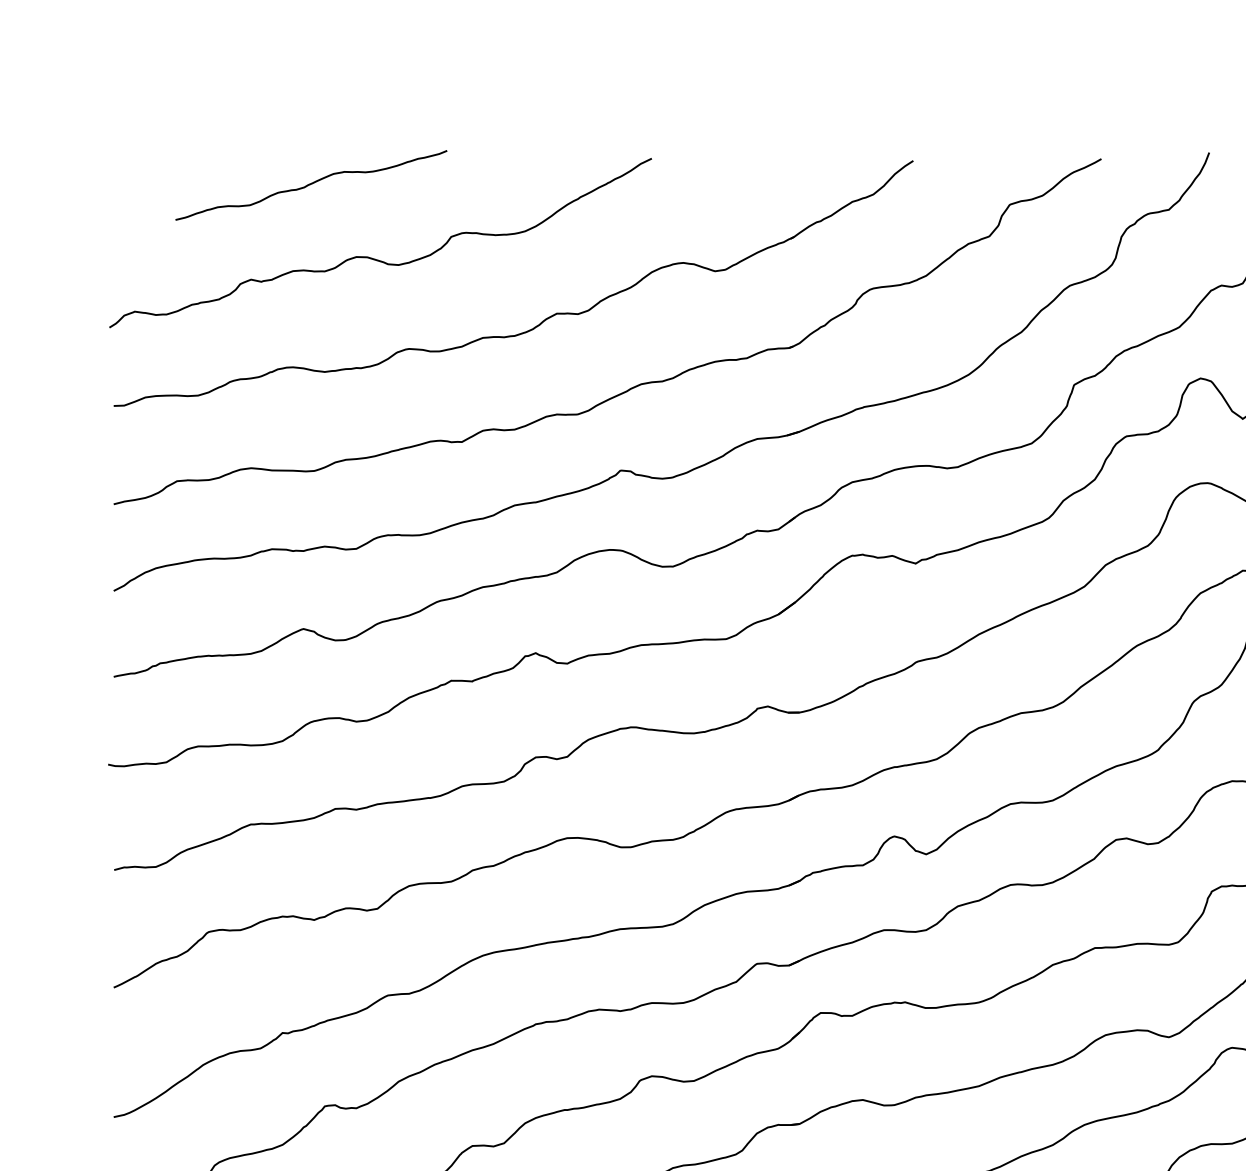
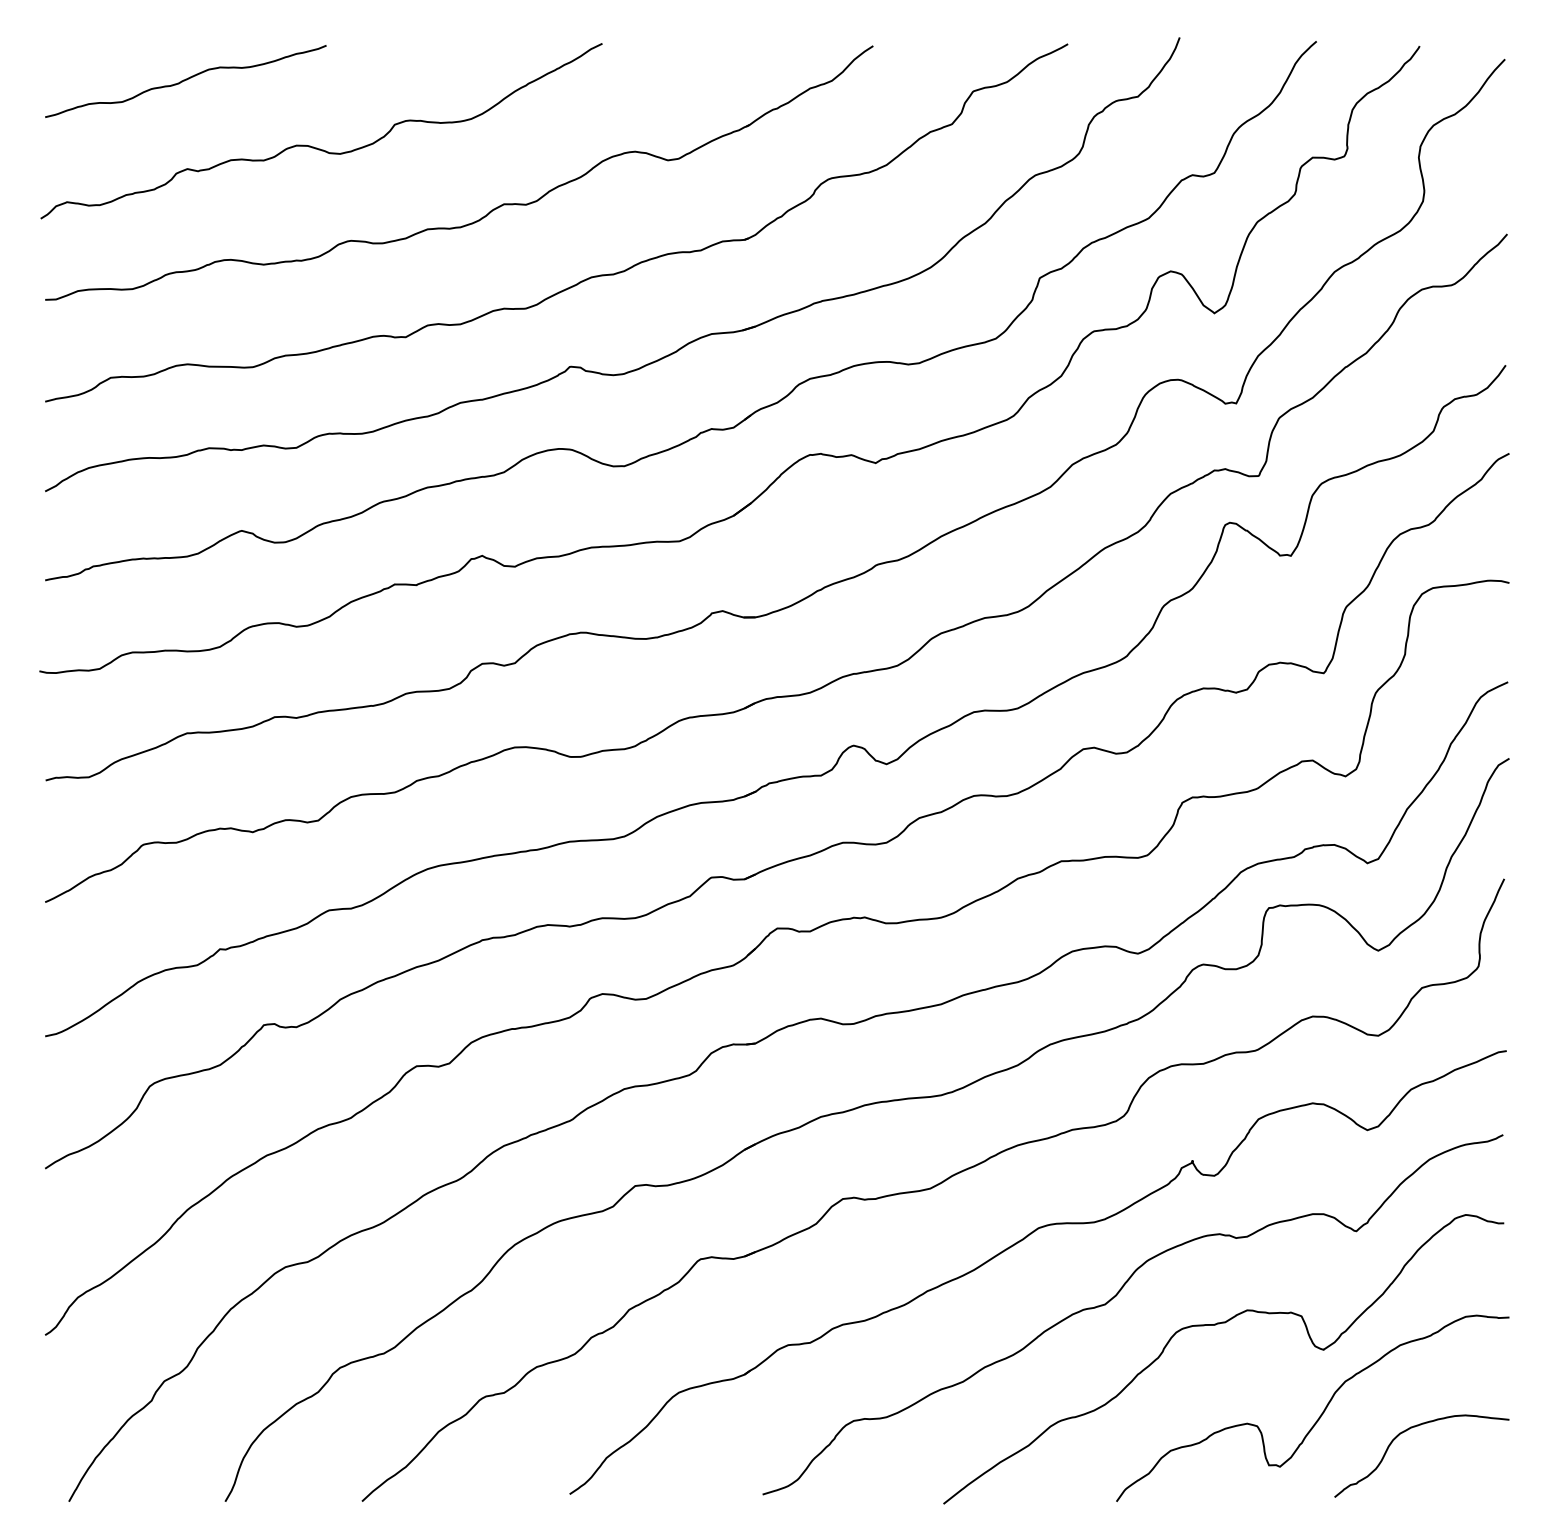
curve: (311, 184) -> (185, 80), moved

